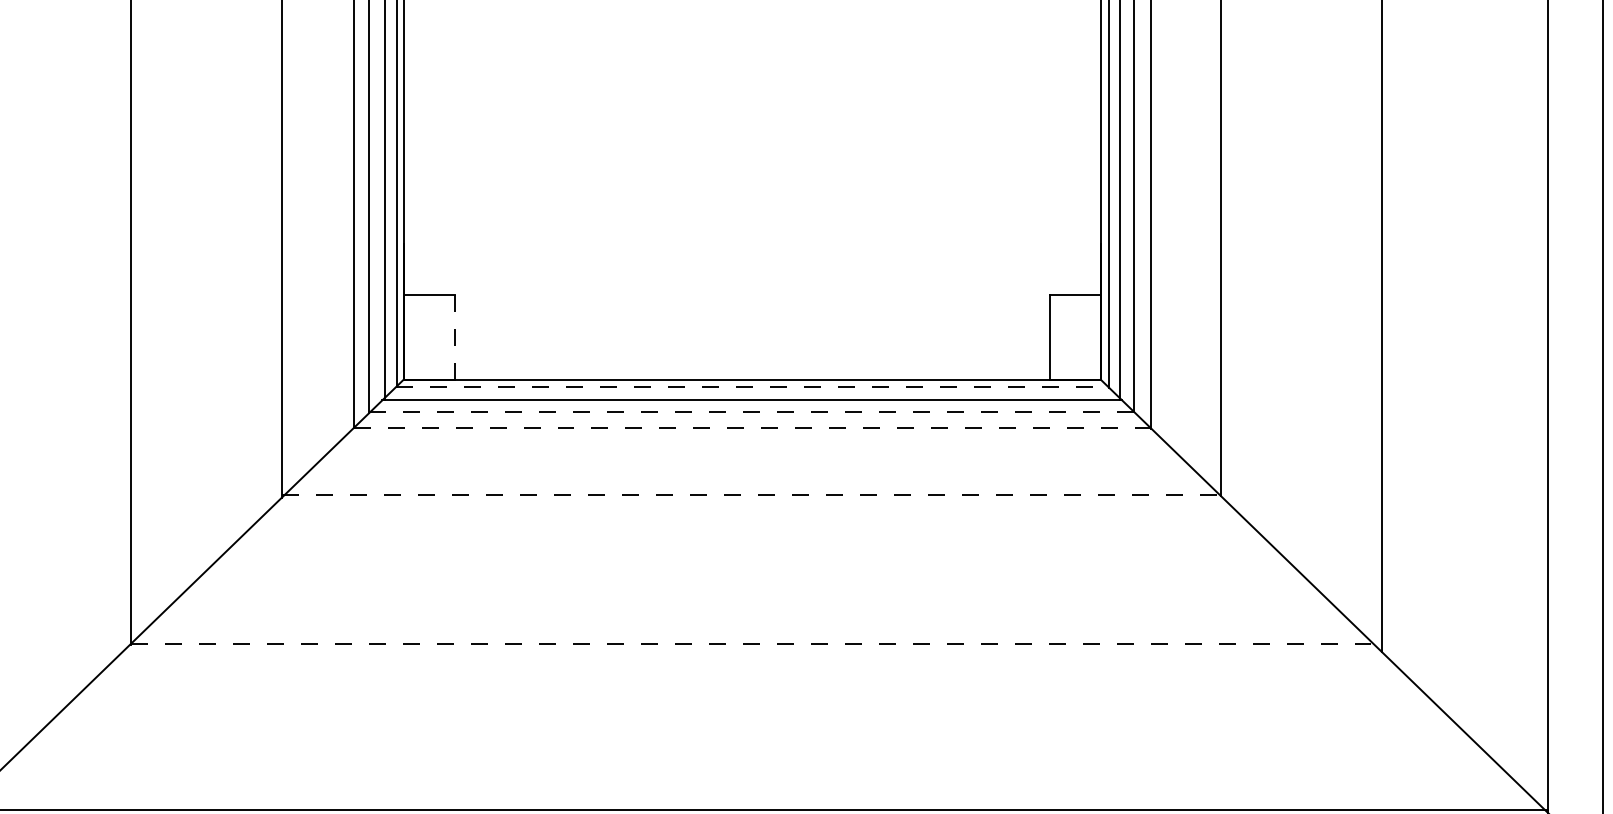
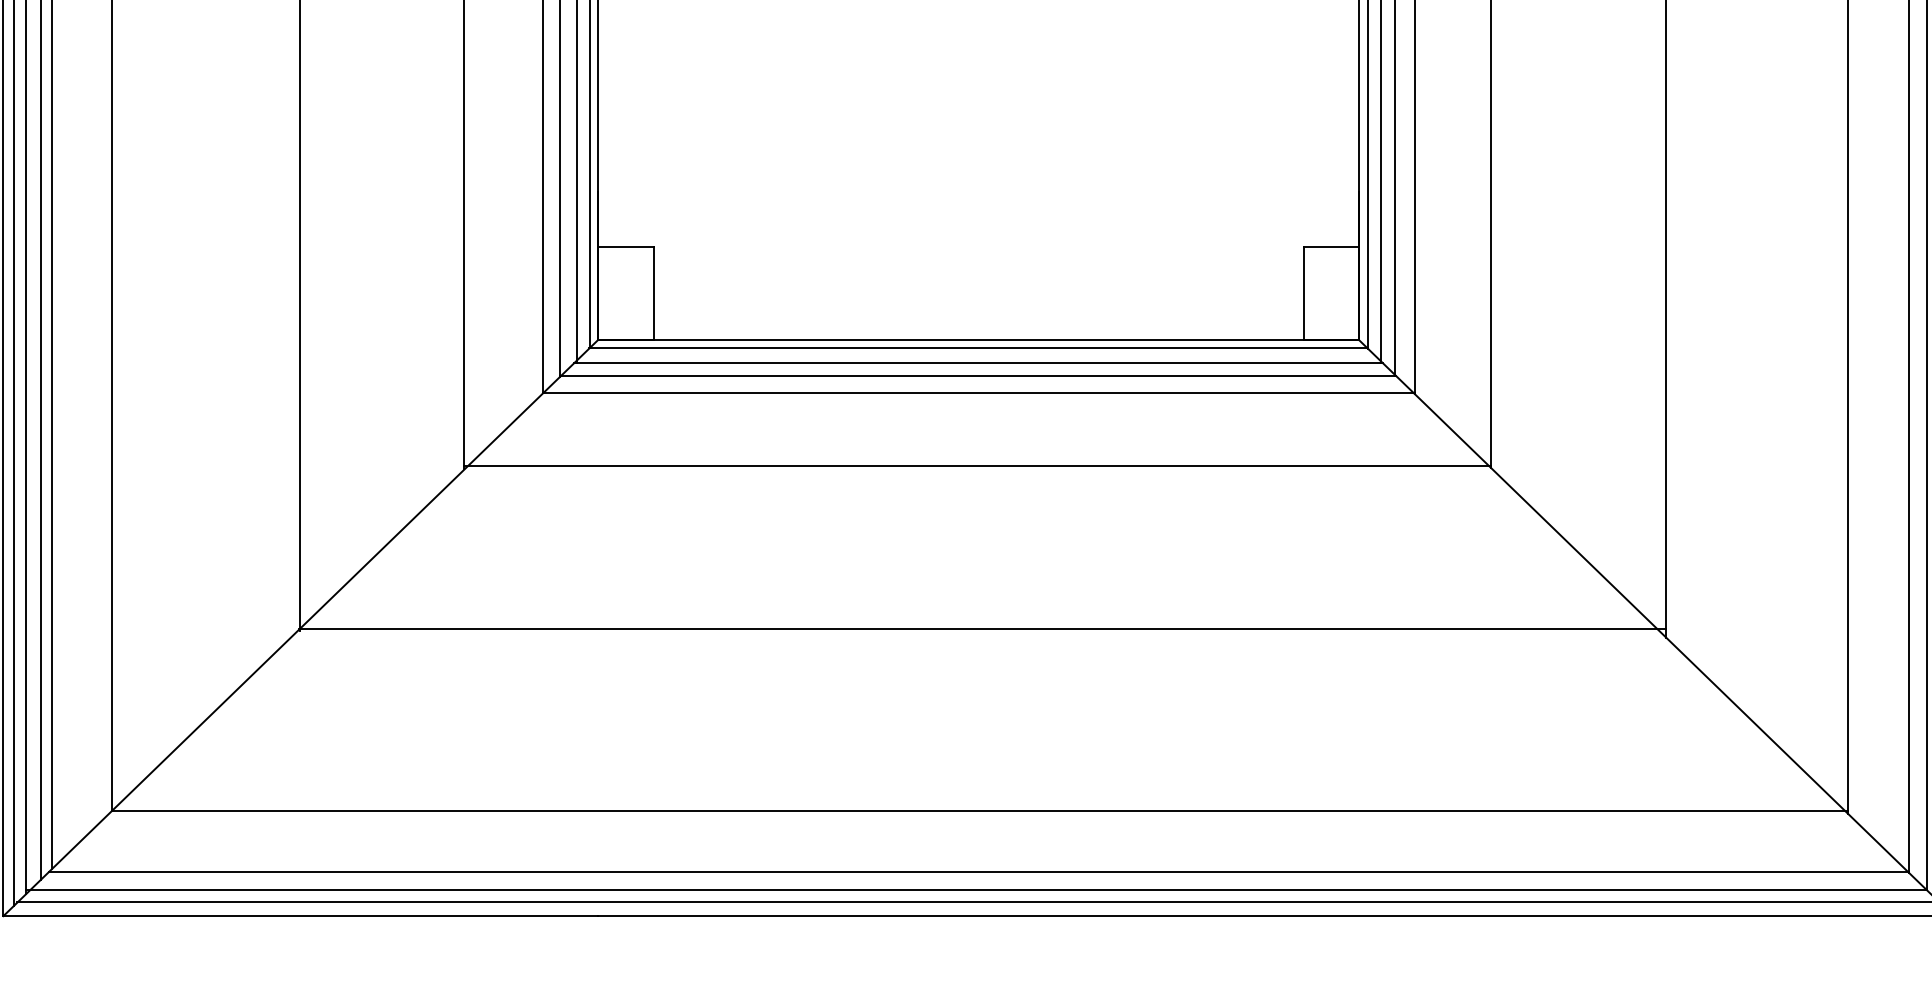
line: (454, 337) -> (653, 294), dashed -> solid
line: (753, 386) -> (979, 348), dashed -> solid
line: (752, 412) -> (978, 376), dashed -> solid
line: (752, 428) -> (978, 393), dashed -> solid
line: (752, 494) -> (978, 466), dashed -> solid
line: (756, 644) -> (983, 629), dashed -> solid

